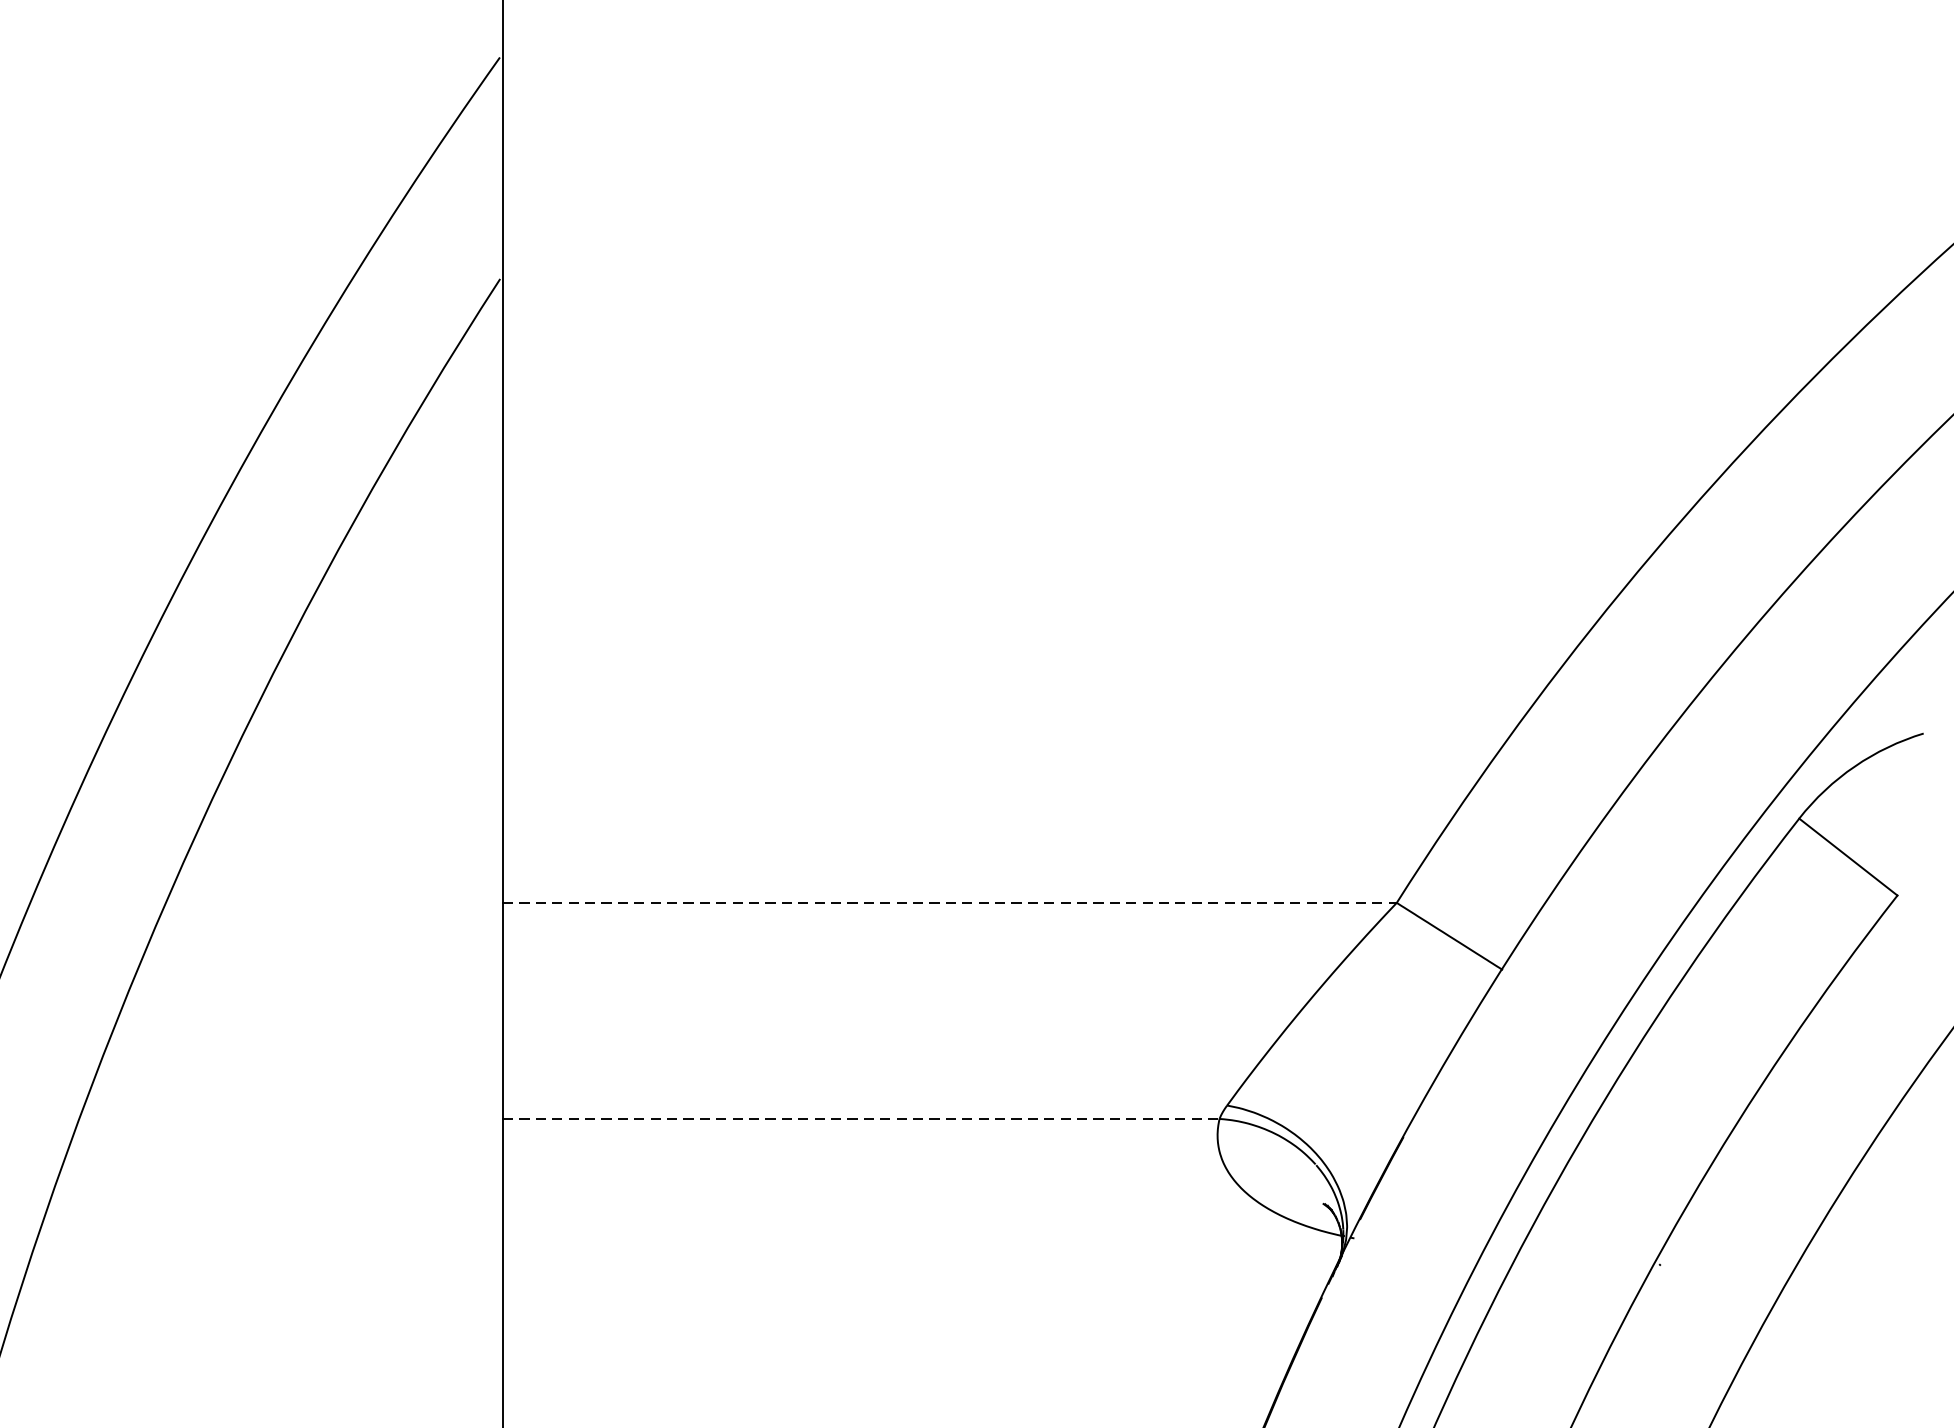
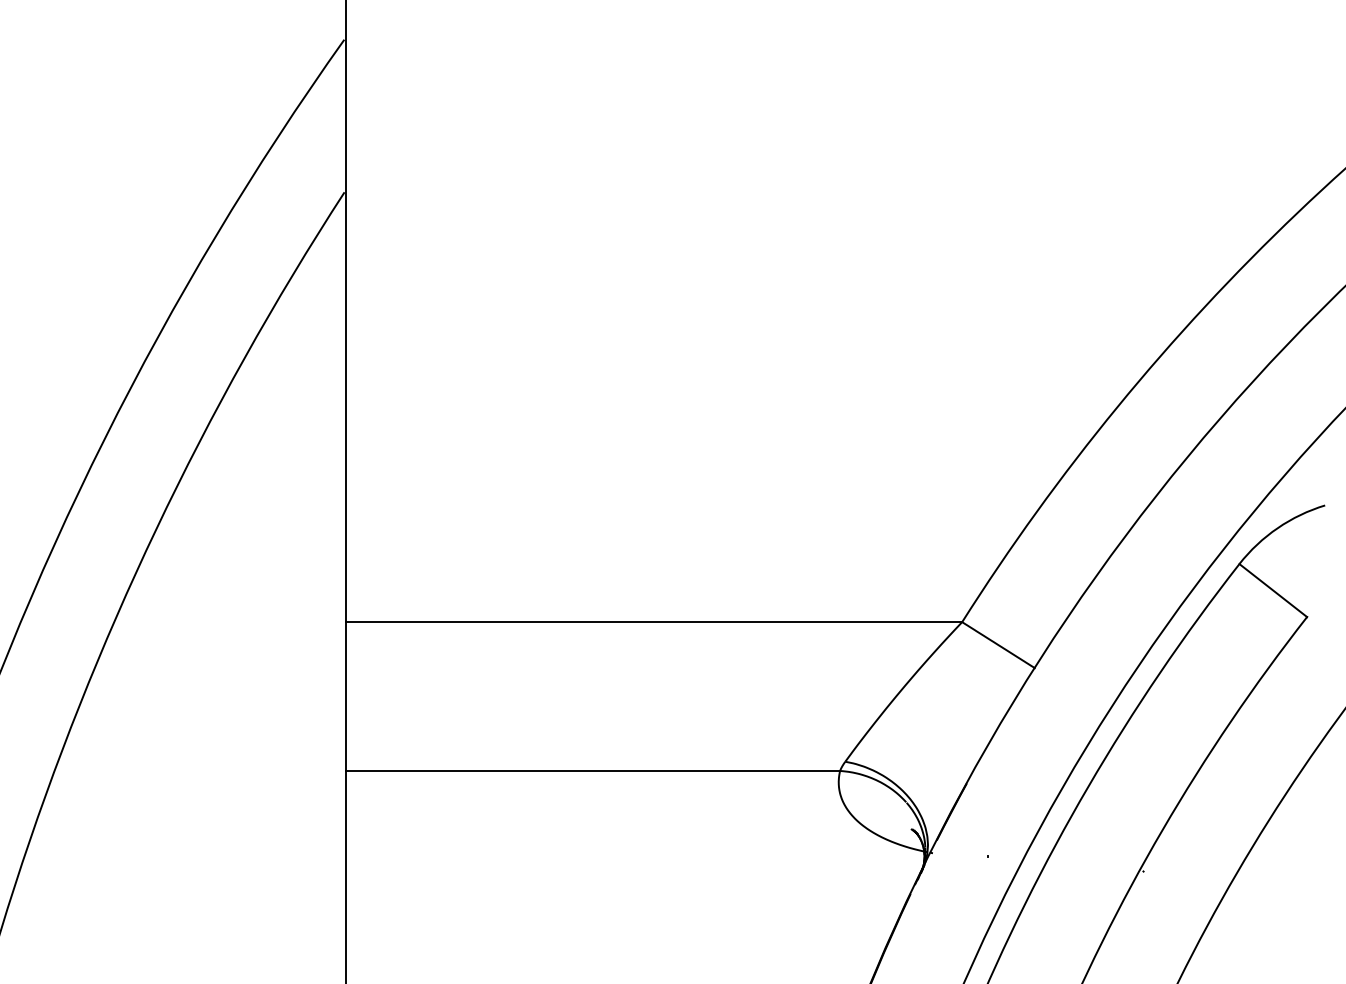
line: (950, 903) -> (654, 622), dashed -> solid
line: (861, 1118) -> (593, 770), dashed -> solid

